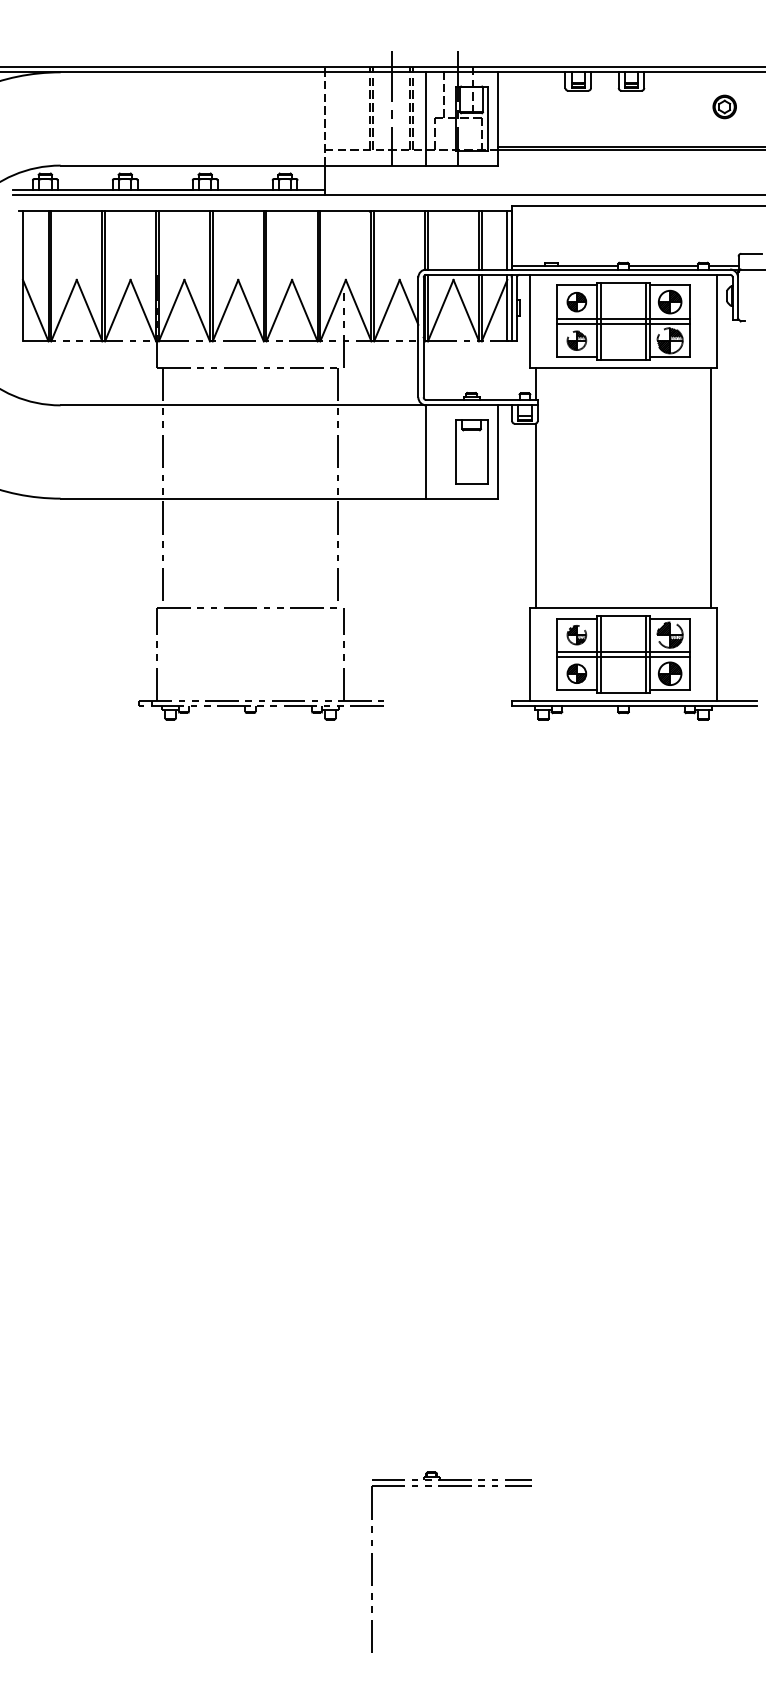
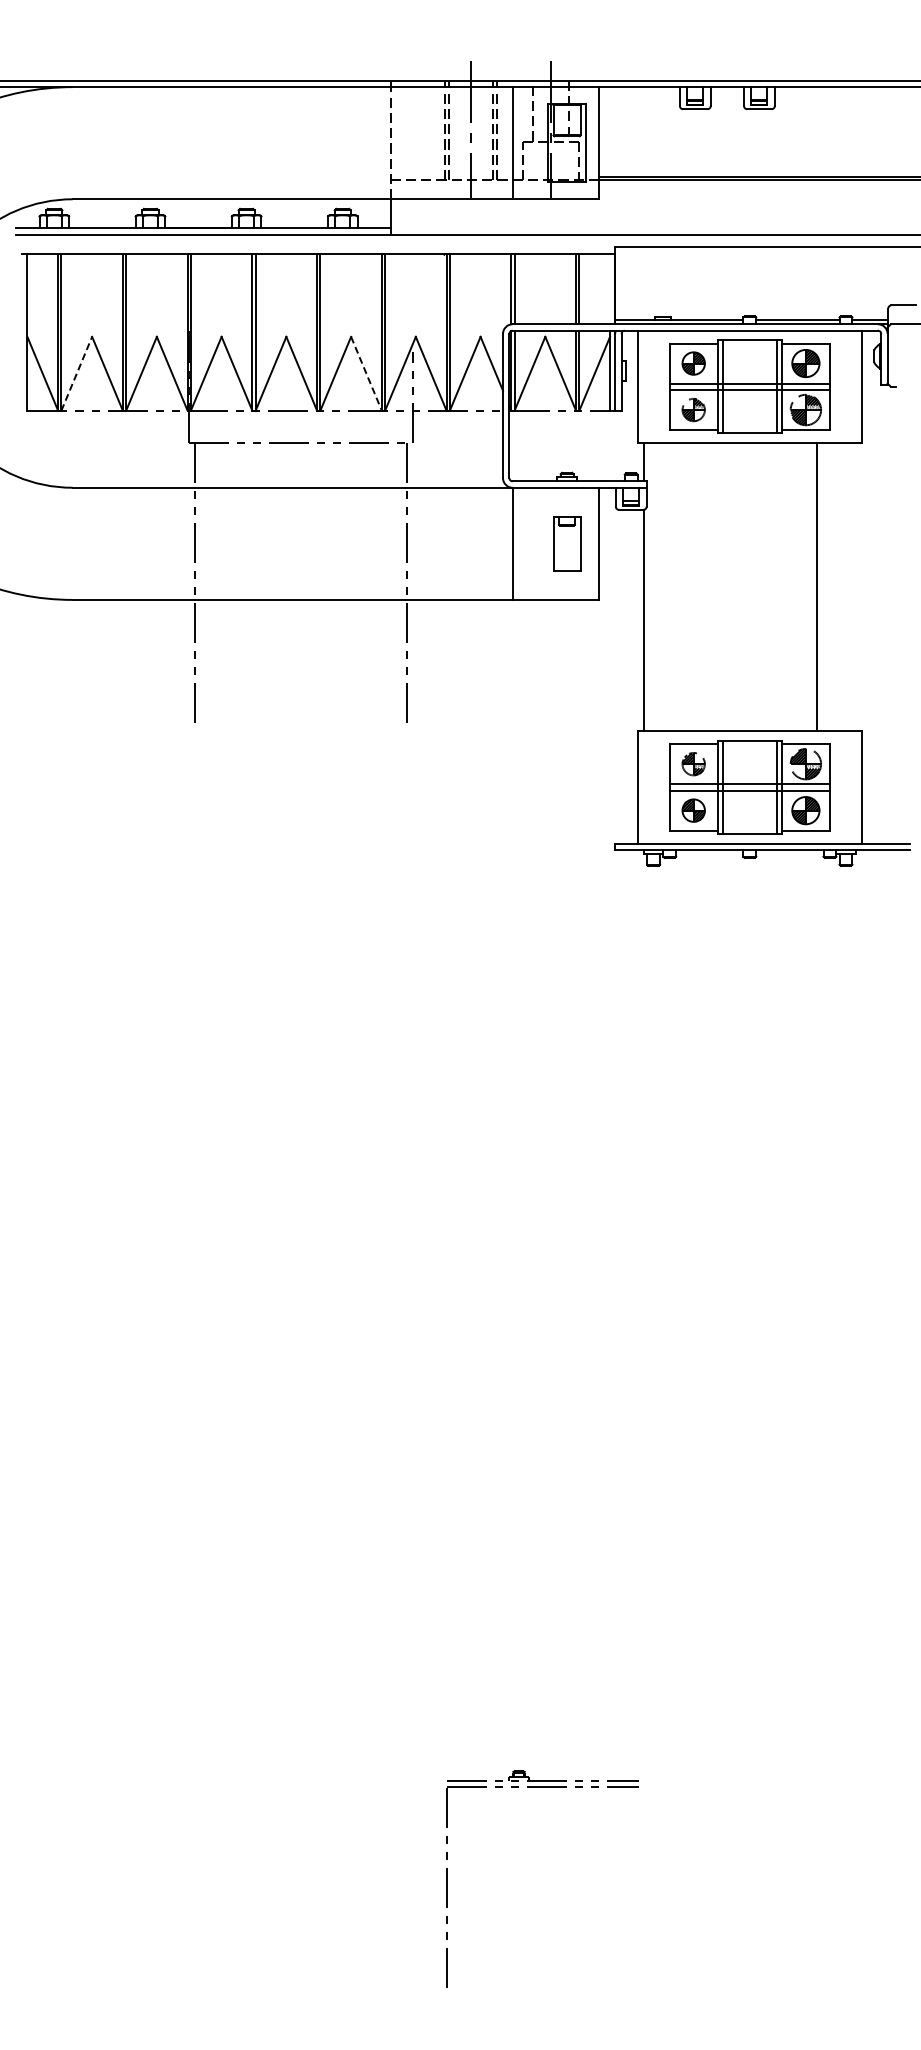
part: (724, 106) -> (871, 128), removed
line: (507, 239) -> (610, 288), removed
line: (63, 310) -> (76, 373), solid -> dashed
line: (304, 311) -> (366, 374), solid -> dashed
part: (471, 451) -> (566, 543), size x0.7
line: (711, 487) -> (816, 586), moved
part: (260, 701) -> (313, 843), removed

